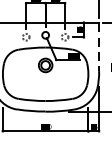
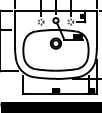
line: (98, 48) -> (96, 30), dashed -> solid

